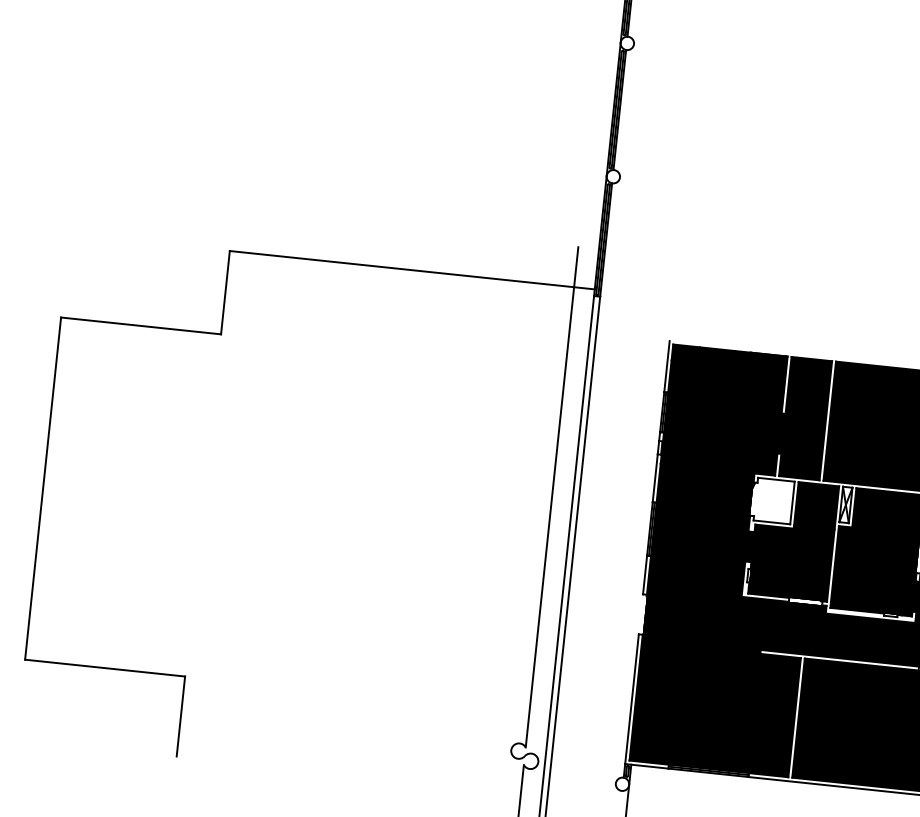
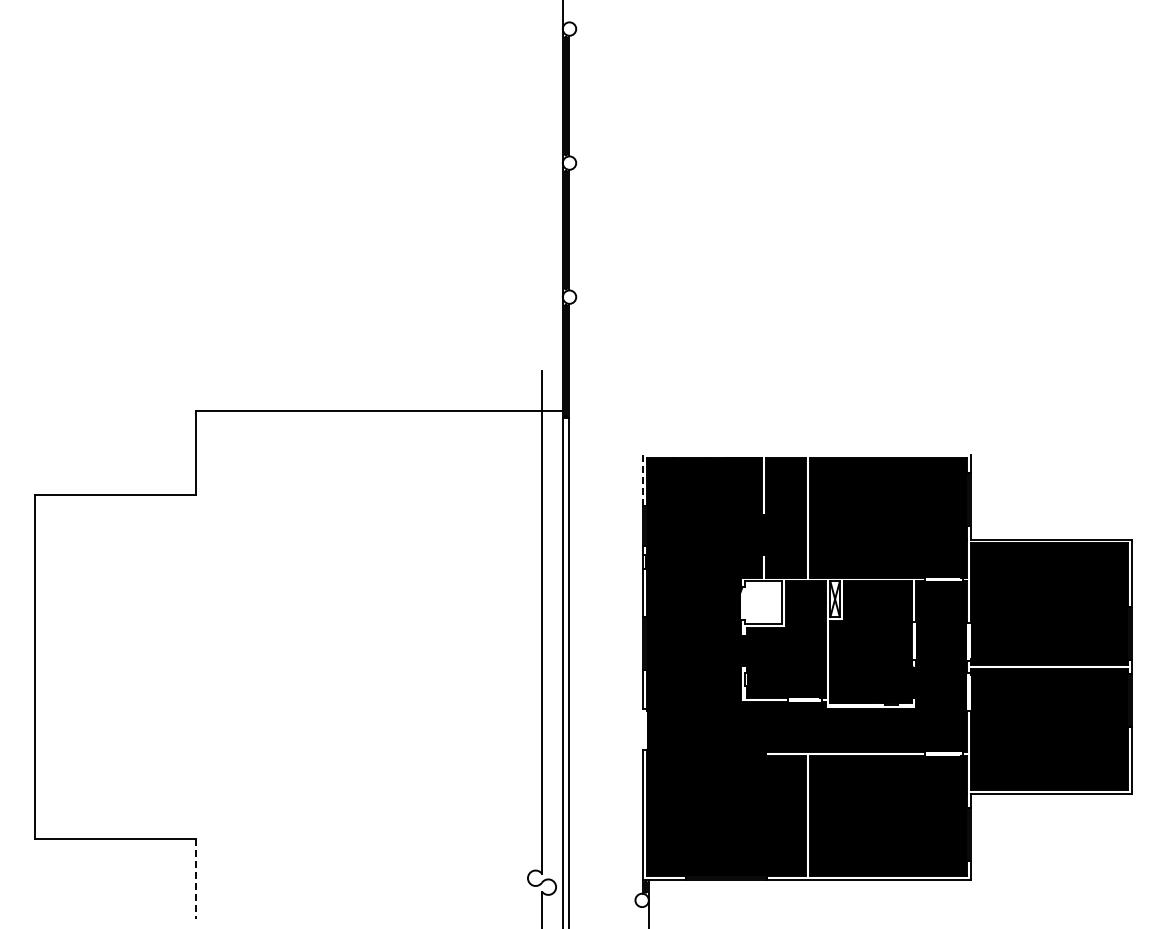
line: (666, 366) -> (642, 480), solid -> dashed
line: (180, 716) -> (195, 879), solid -> dashed

